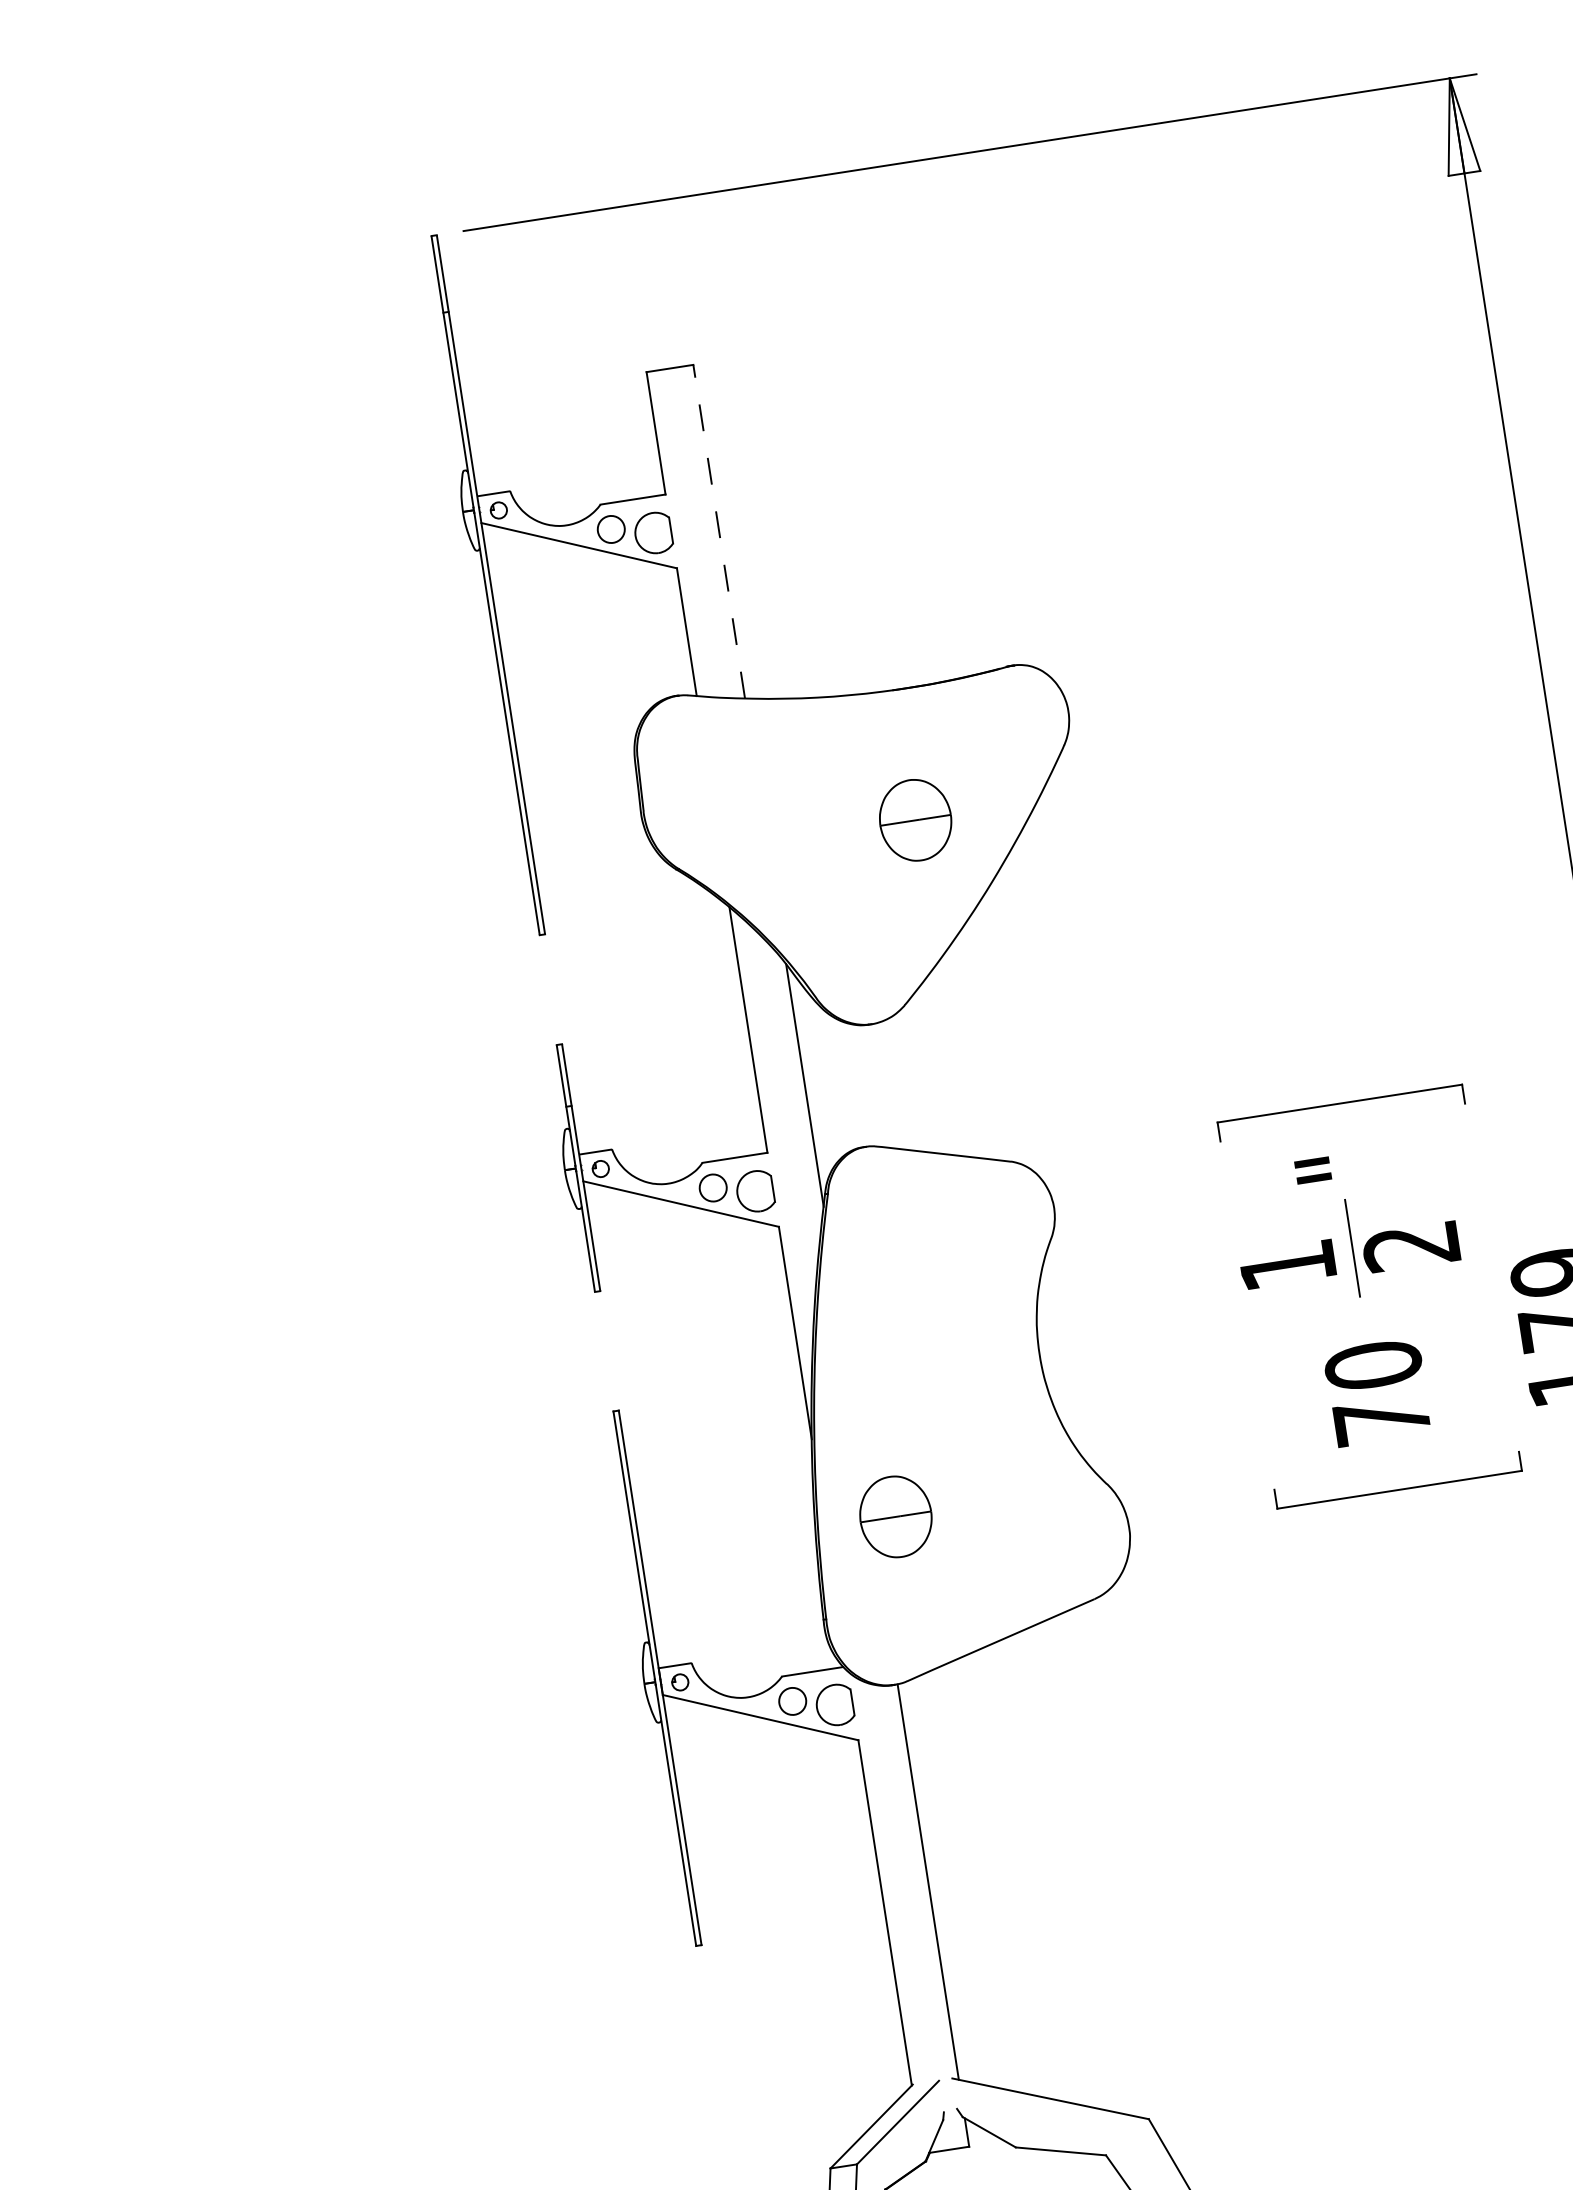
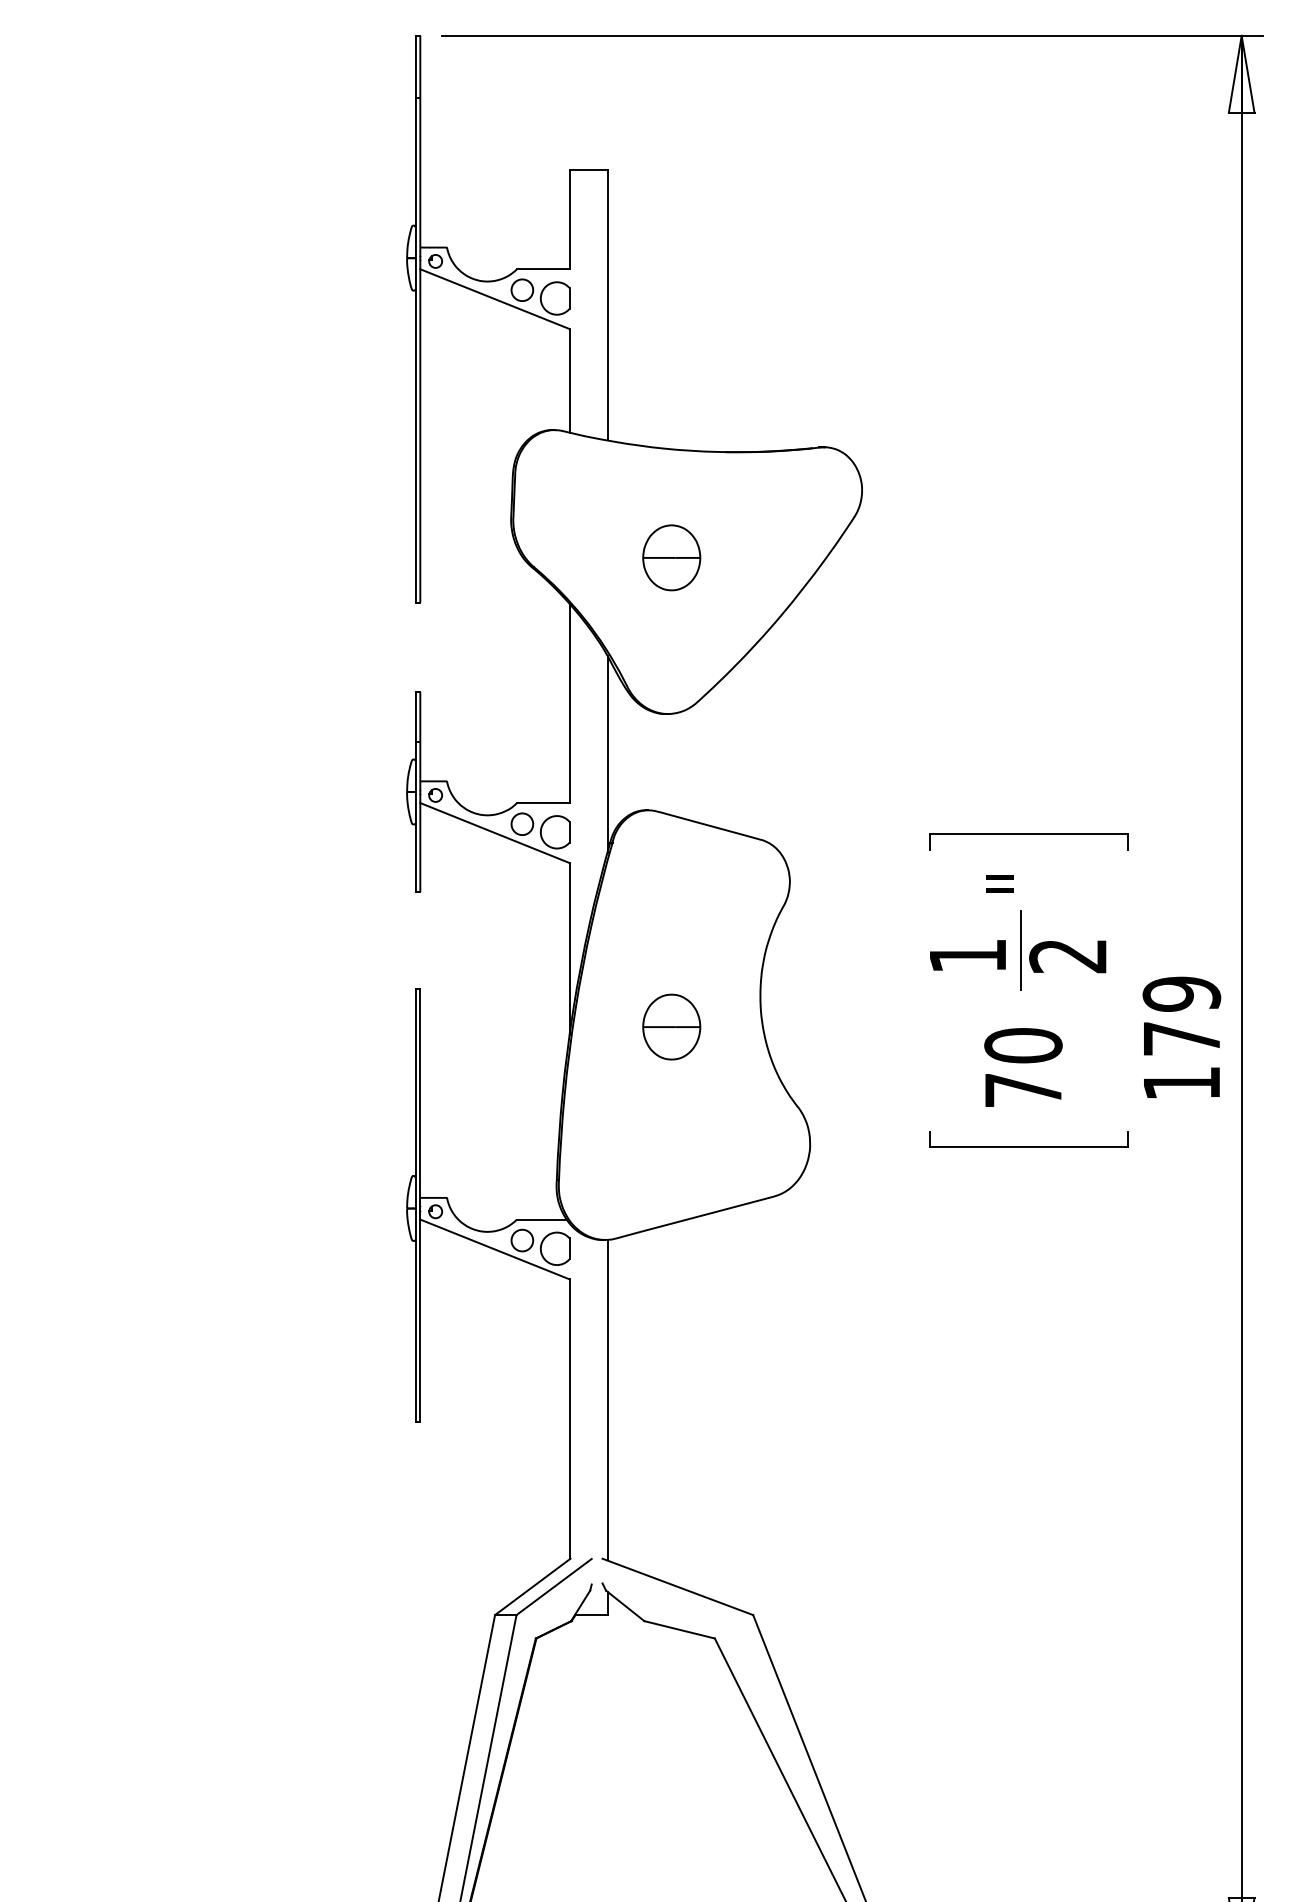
line: (718, 530) -> (607, 304), dashed -> solid
part: (915, 819) -> (671, 557), moved
part: (895, 1516) -> (671, 1026), moved

